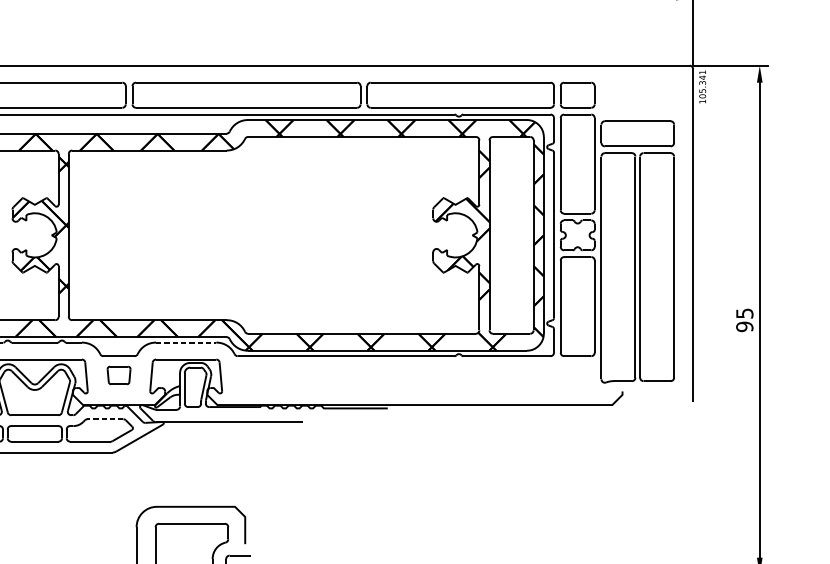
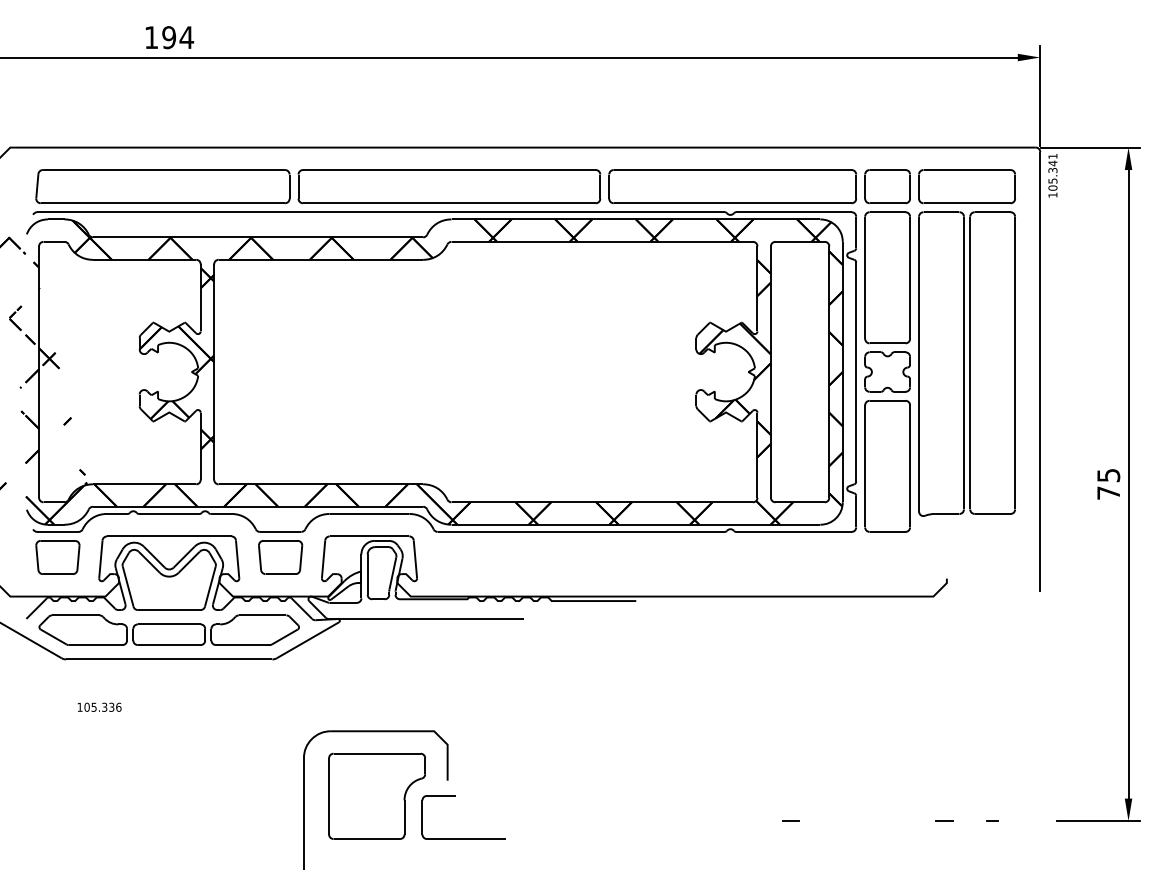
part: (637, 251) -> (966, 342), moved
text: (744, 327) -> (1108, 493), 95 -> 75
line: (186, 342) -> (369, 513), dashed -> solid
part: (118, 375) -> (280, 557), size x1.43
line: (105, 419) -> (262, 615), dashed -> solid

